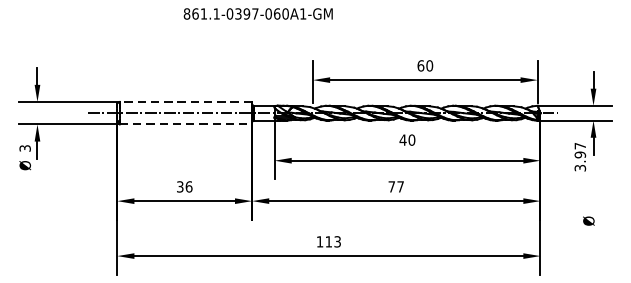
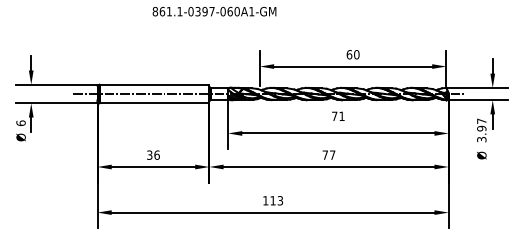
line: (185, 101) -> (154, 84), dashed -> solid
line: (185, 124) -> (154, 103), dashed -> solid
text: (406, 140) -> (337, 116), 40 -> 71
text: (24, 148) -> (20, 123), 3 -> 6
text: (588, 221) -> (481, 155), moved

